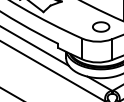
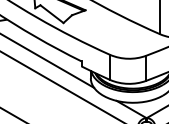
part: (100, 26) -> (132, 40), removed

